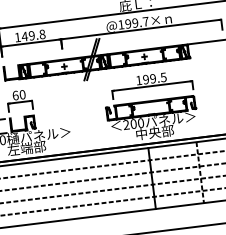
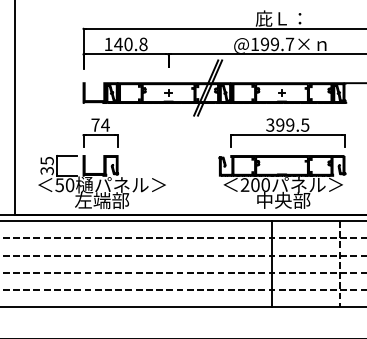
text: (31, 35) -> (128, 44), 149.8 -> 140.8
text: (139, 80) -> (270, 124), 199.5 -> 399.5
text: (19, 94) -> (100, 124), 60 -> 74

